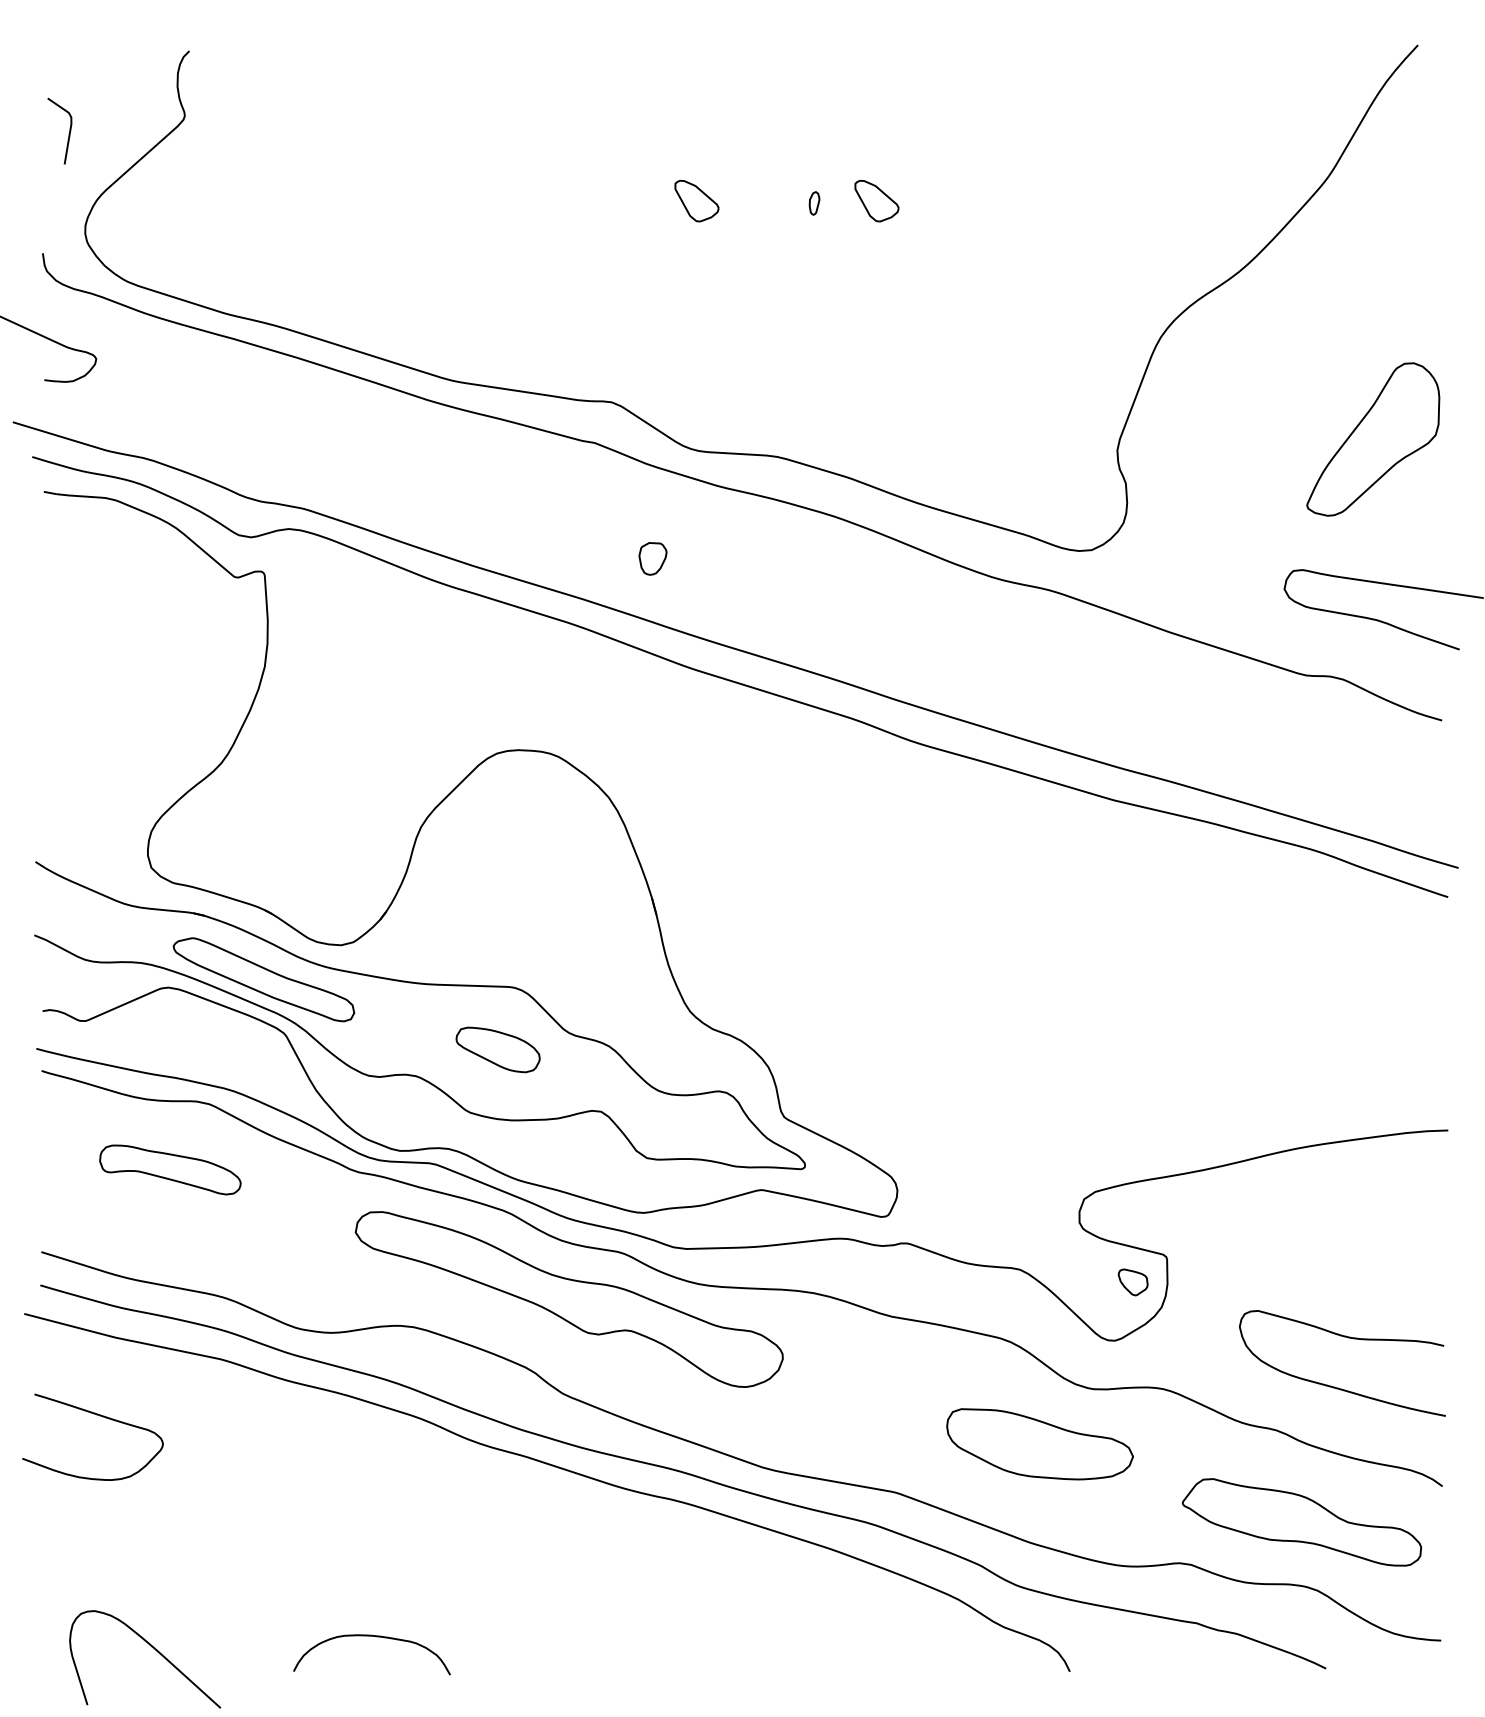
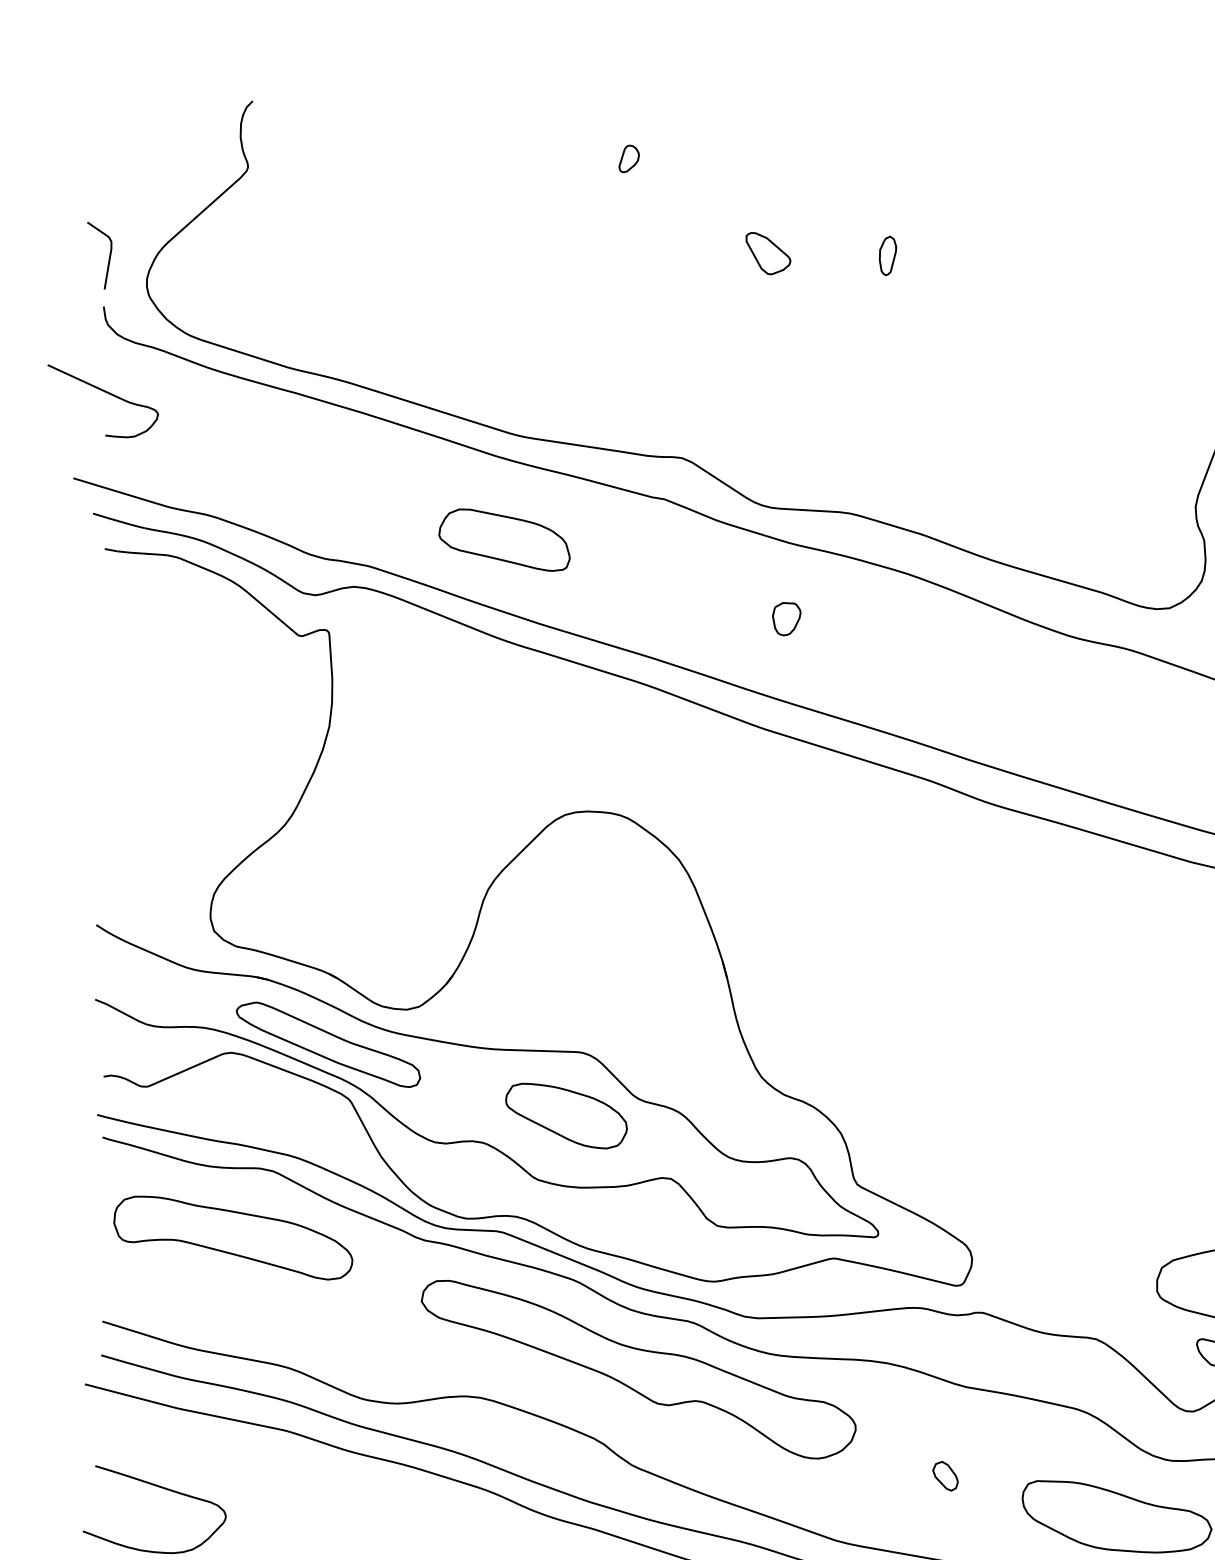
part: (559, 107) -> (628, 158), added
curve: (68, 133) -> (108, 258), moved
part: (876, 200) -> (950, 252), removed
part: (814, 203) -> (887, 256), size x1.67
part: (437, 483) -> (504, 540), added
part: (652, 558) -> (786, 618), moved
part: (497, 1049) -> (565, 1115), size x1.43
part: (170, 1169) -> (233, 1237), size x1.67
part: (871, 1404) -> (945, 1476), added

